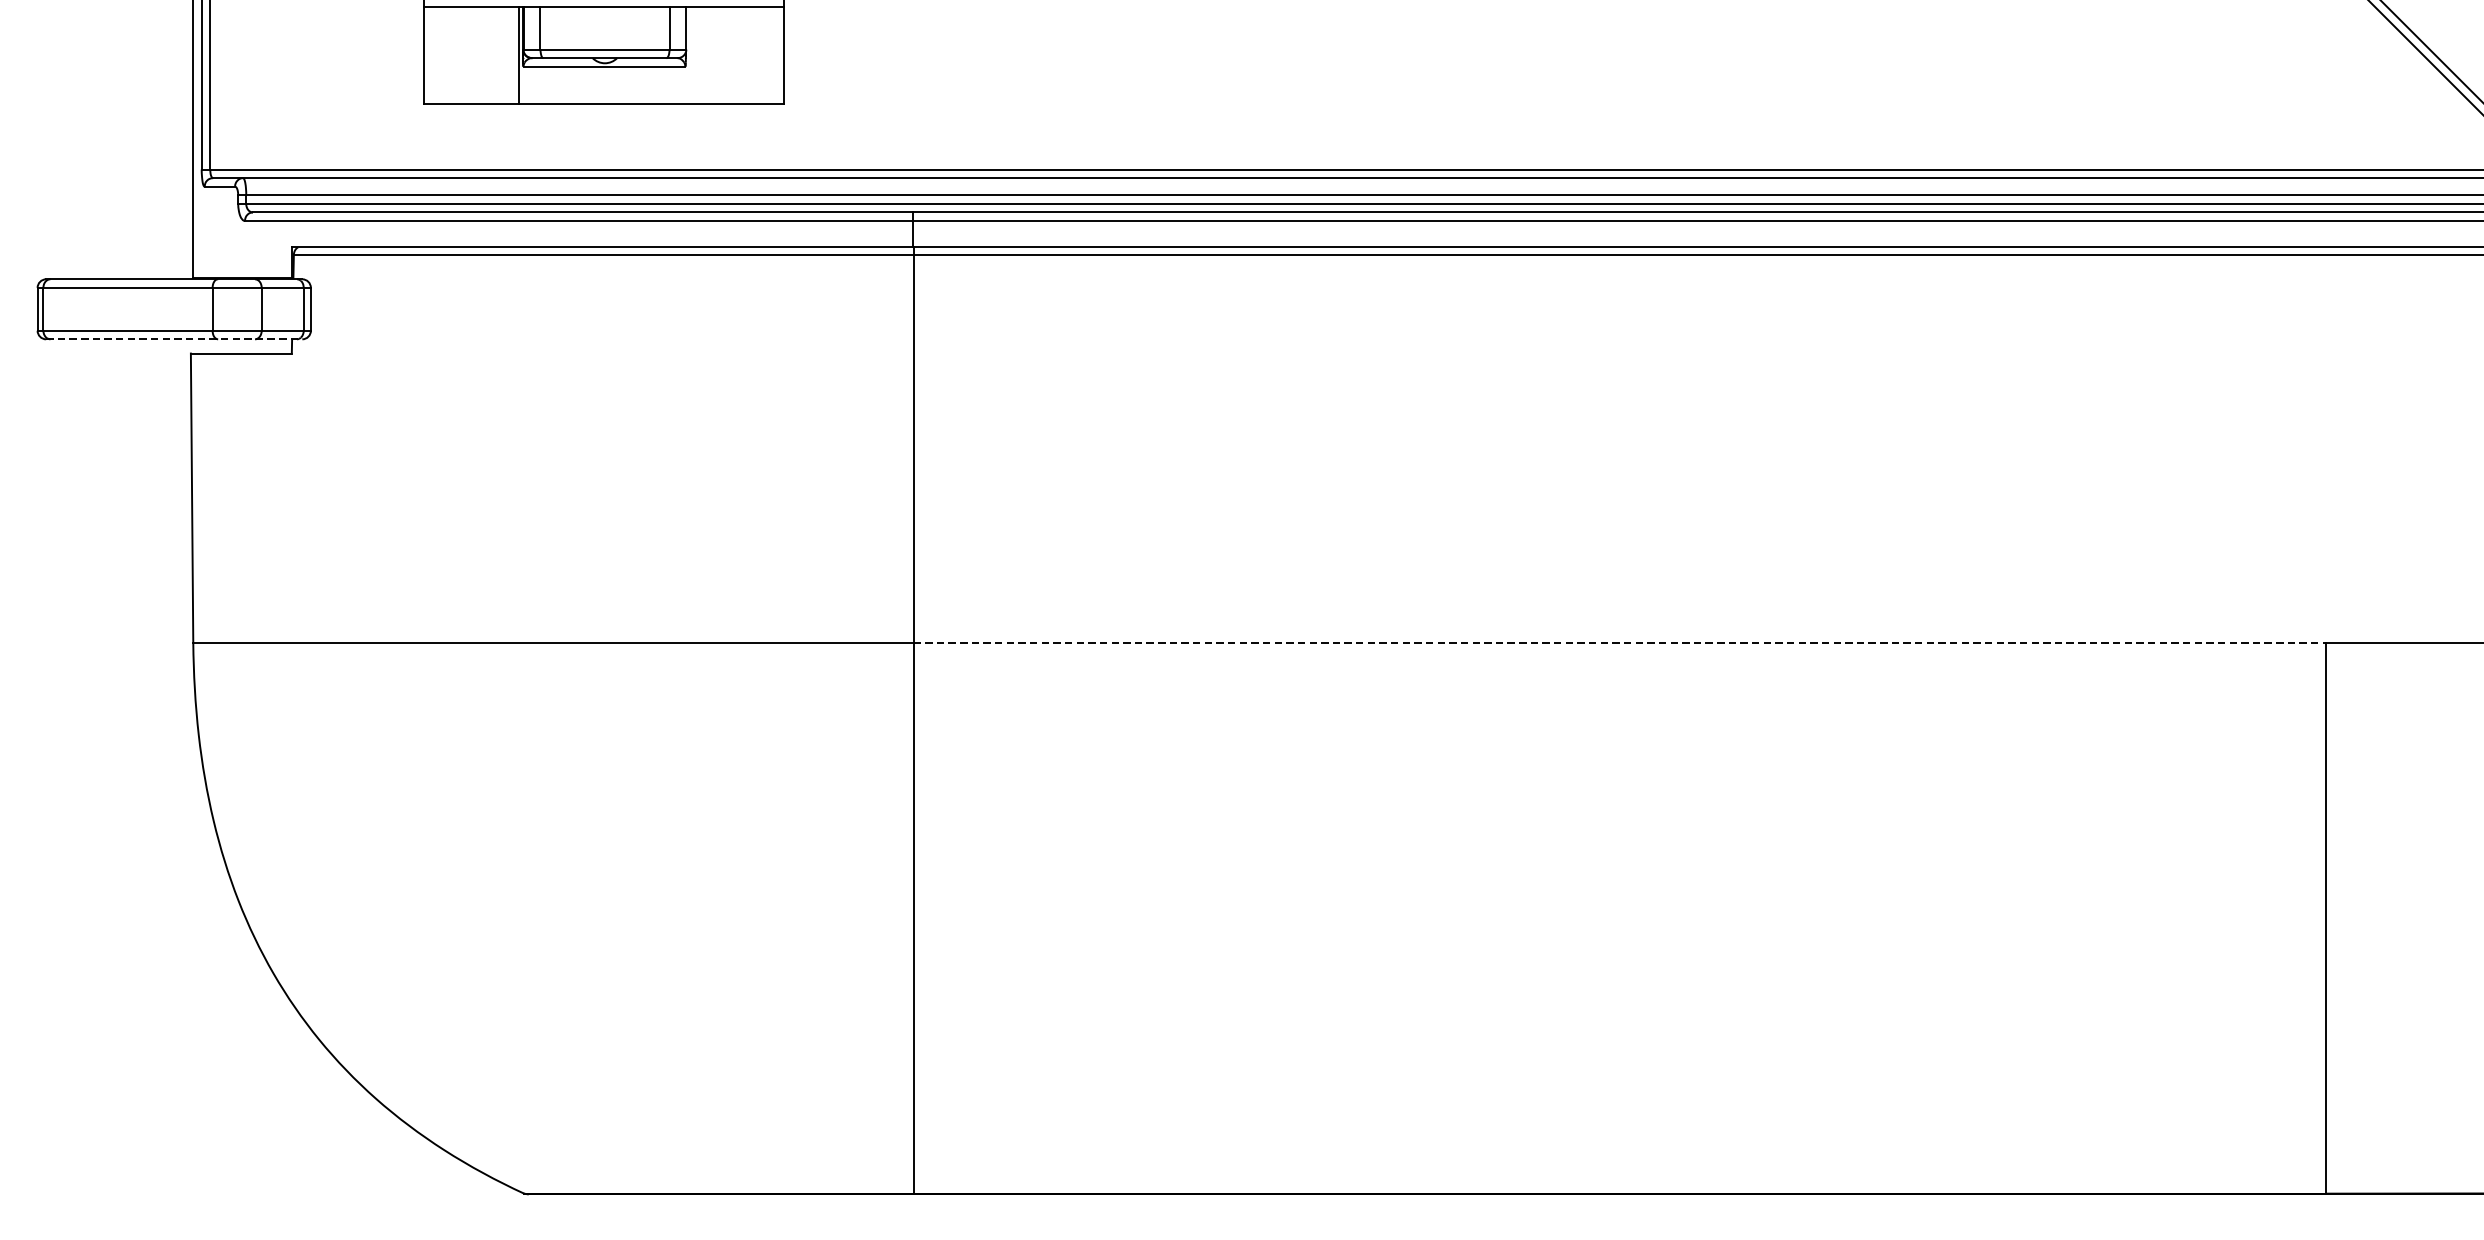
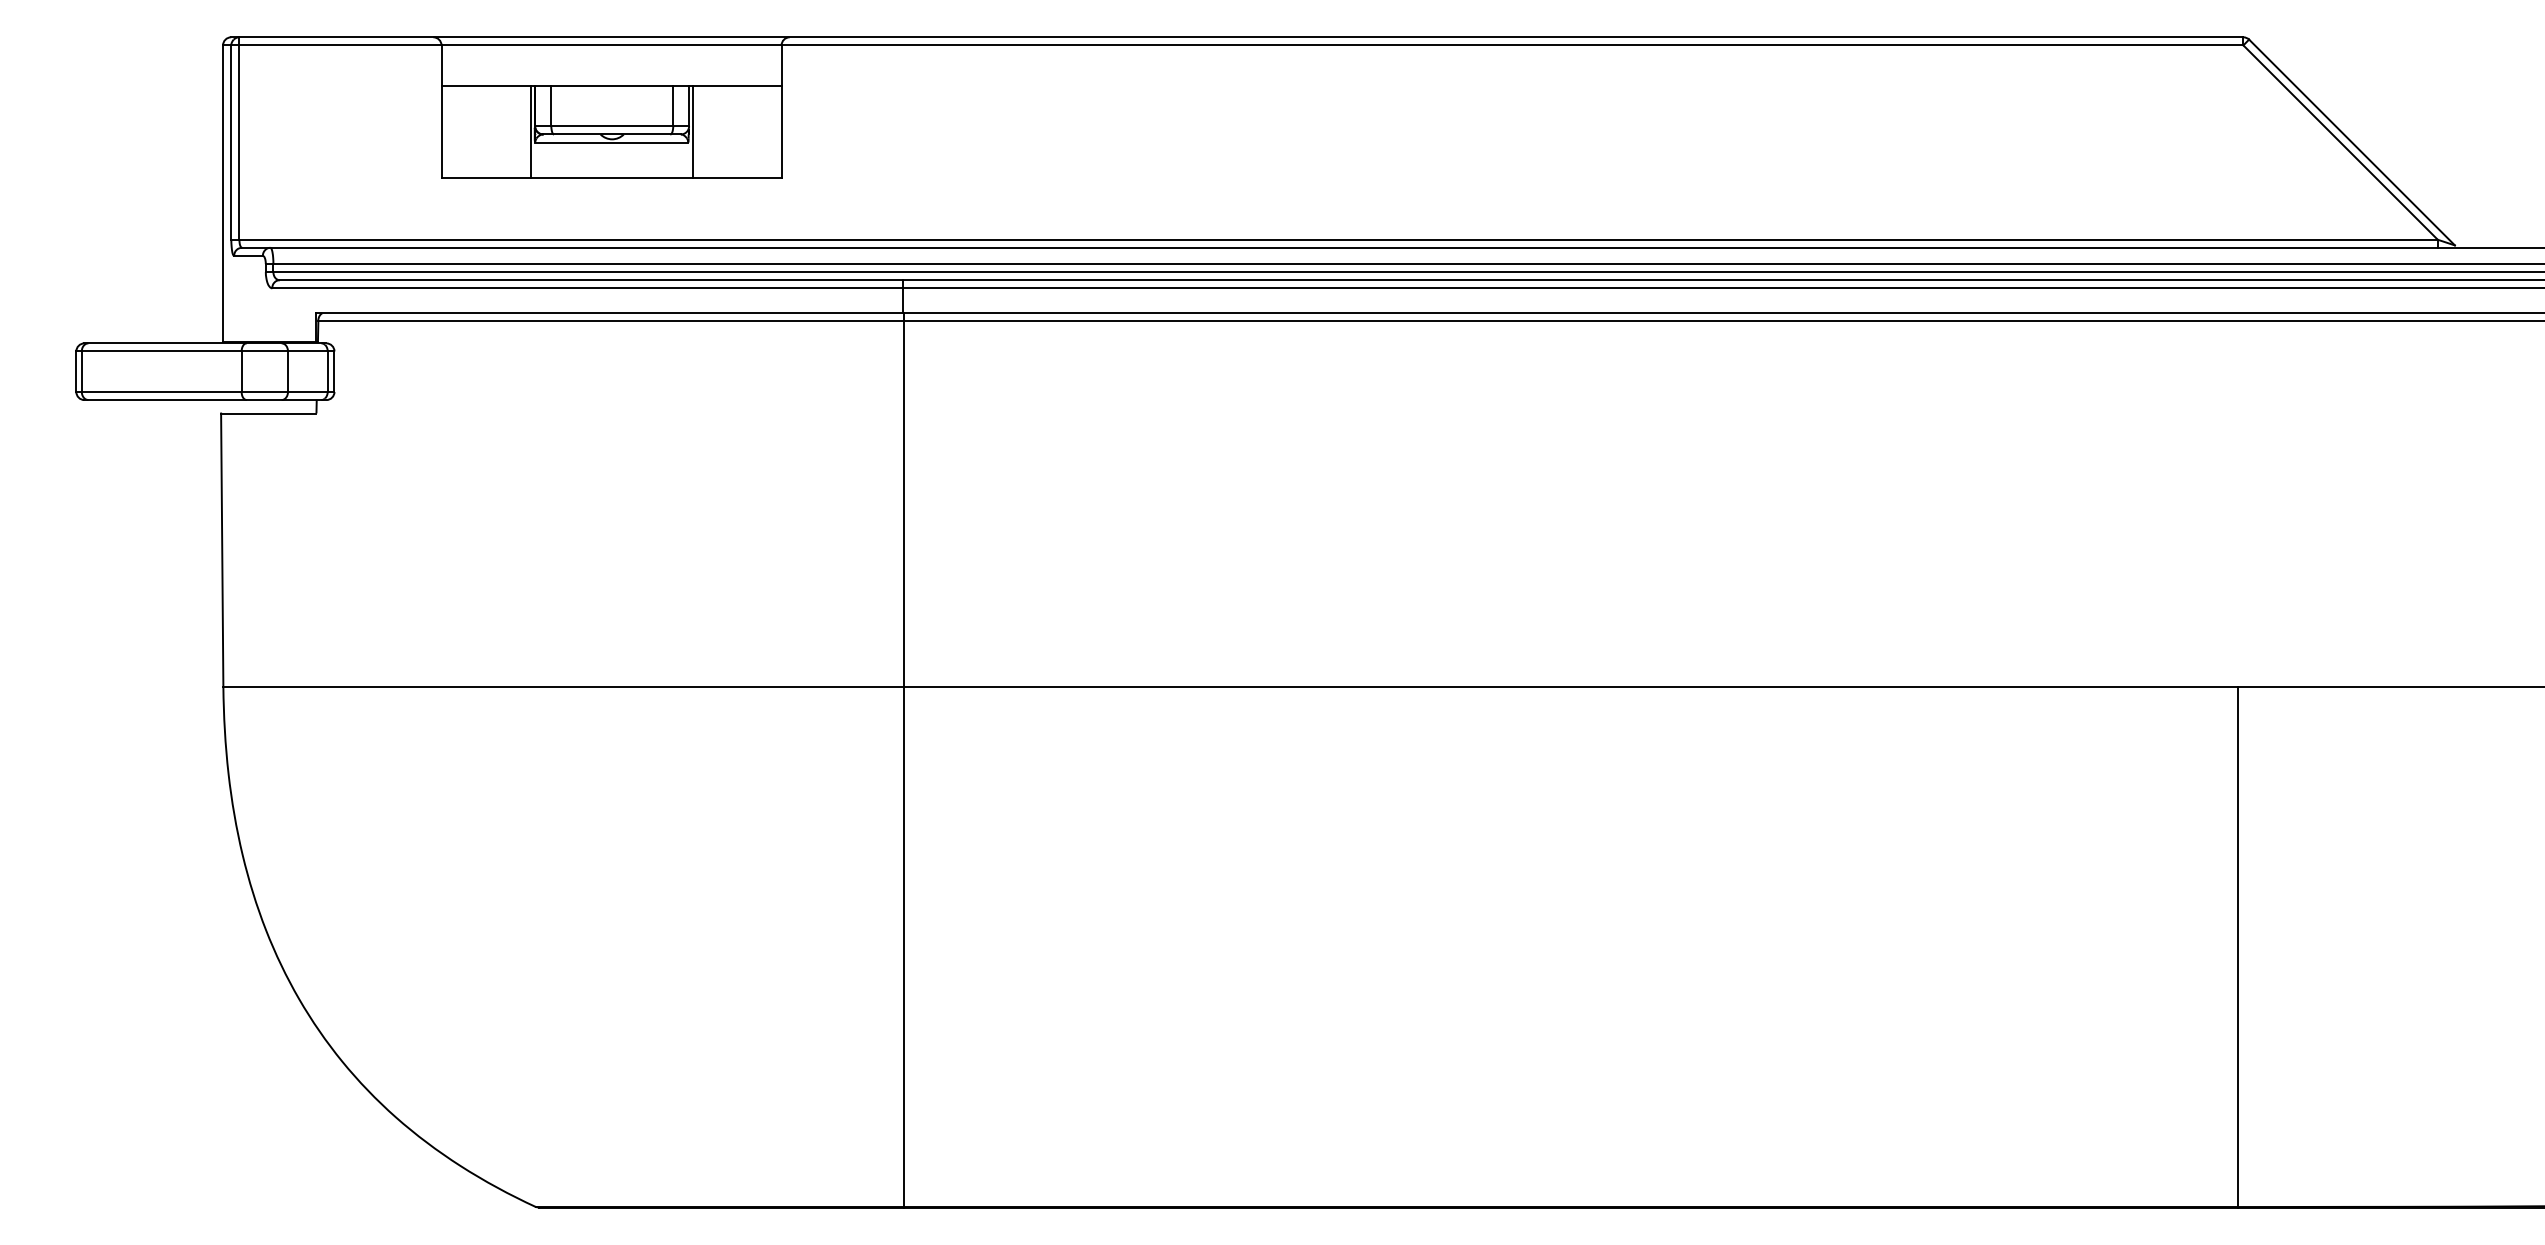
line: (689, 54) -> (692, 131), added
line: (174, 339) -> (205, 400), dashed -> solid
line: (1620, 642) -> (1571, 686), dashed -> solid

